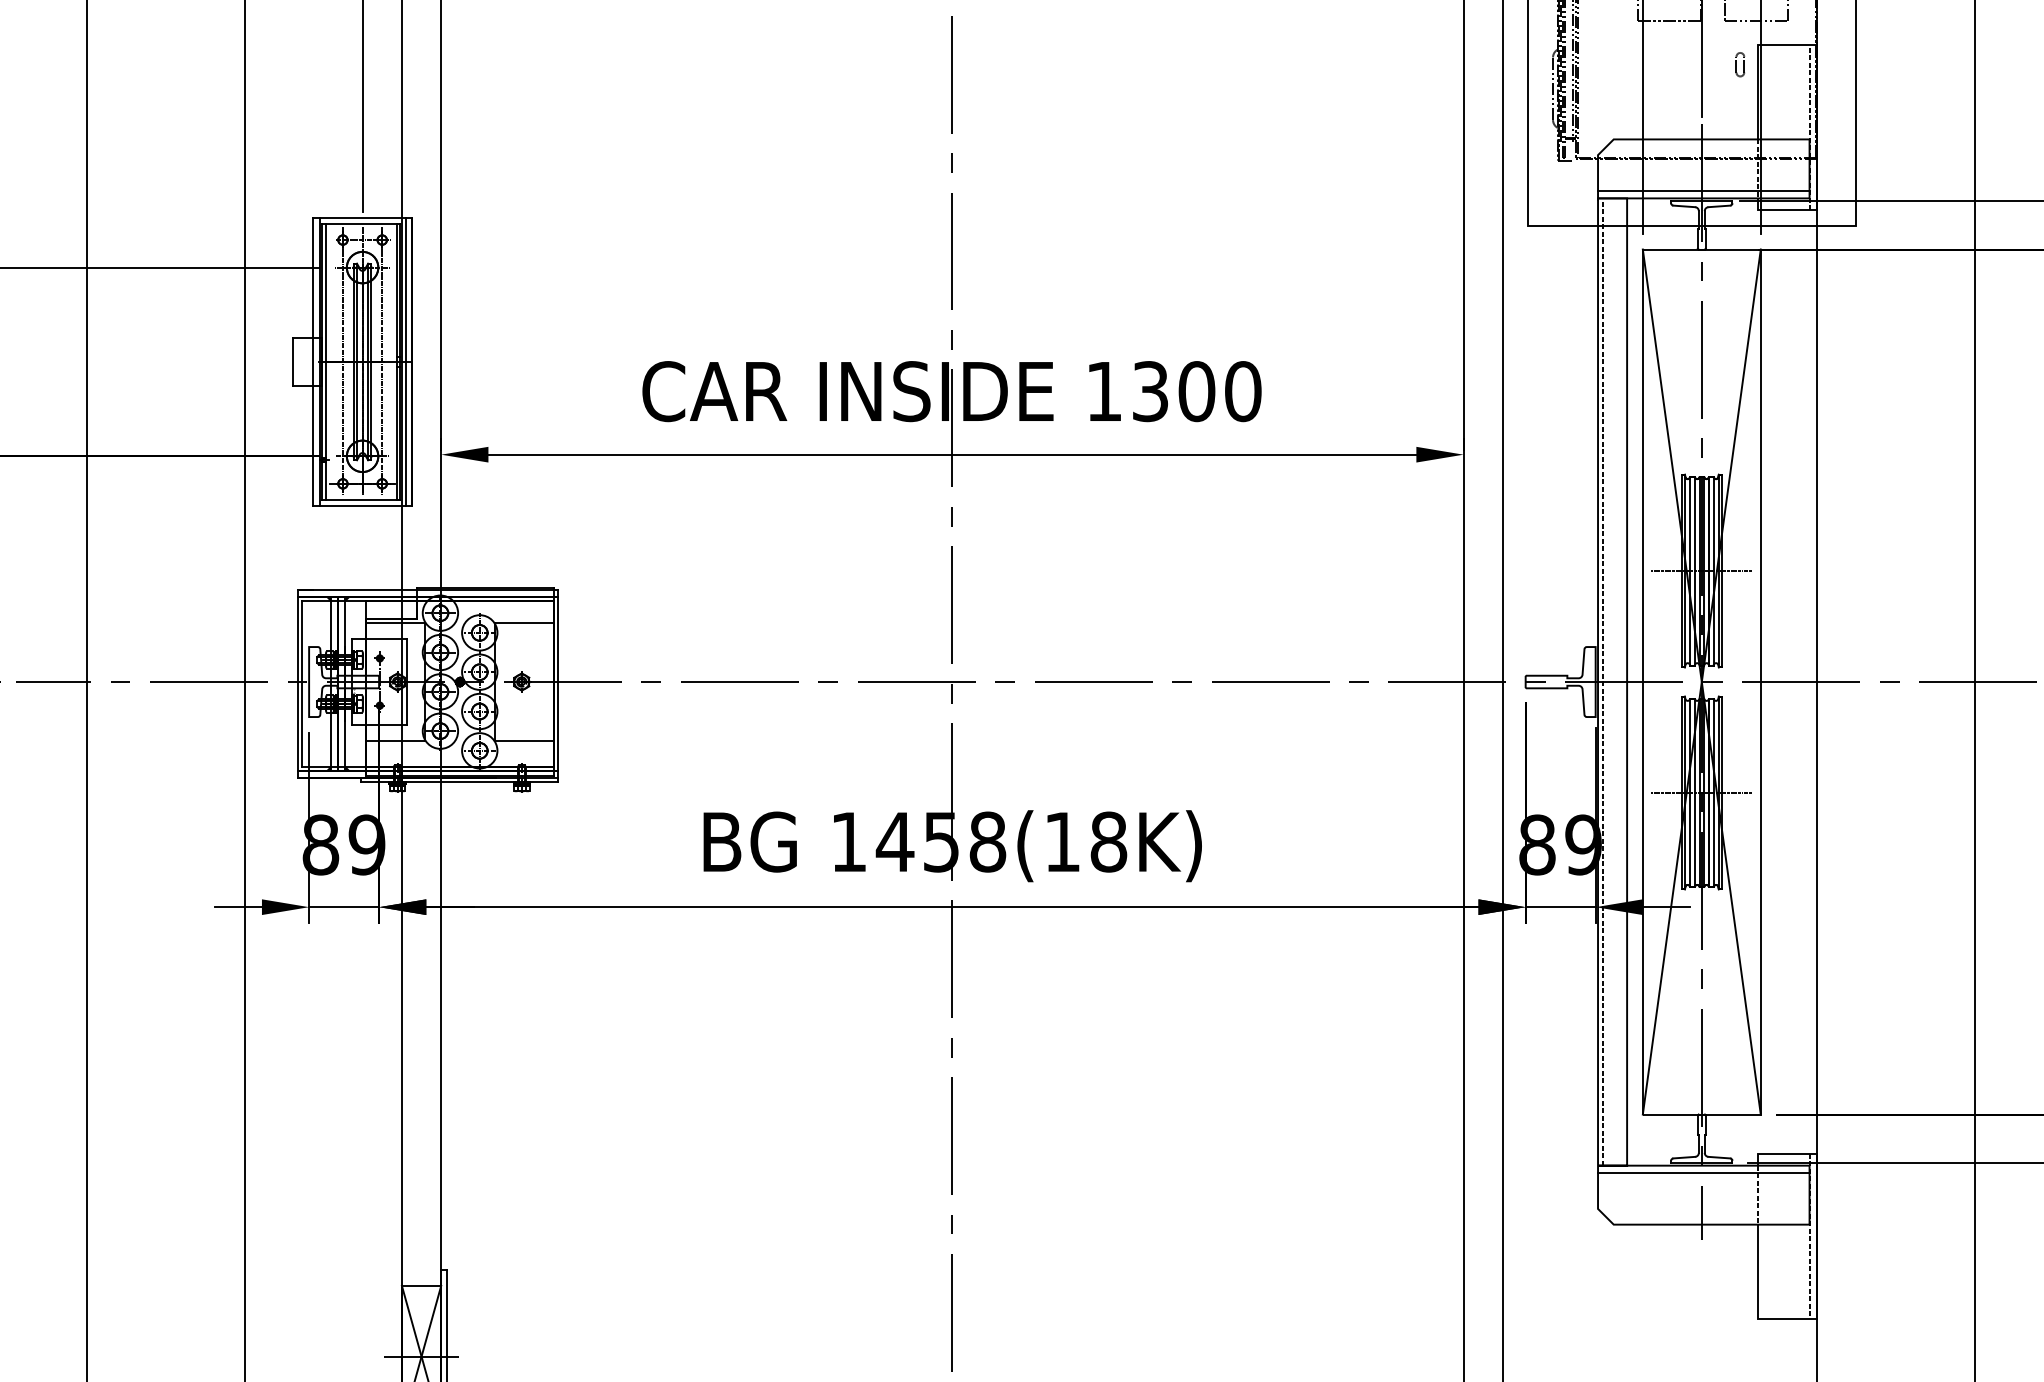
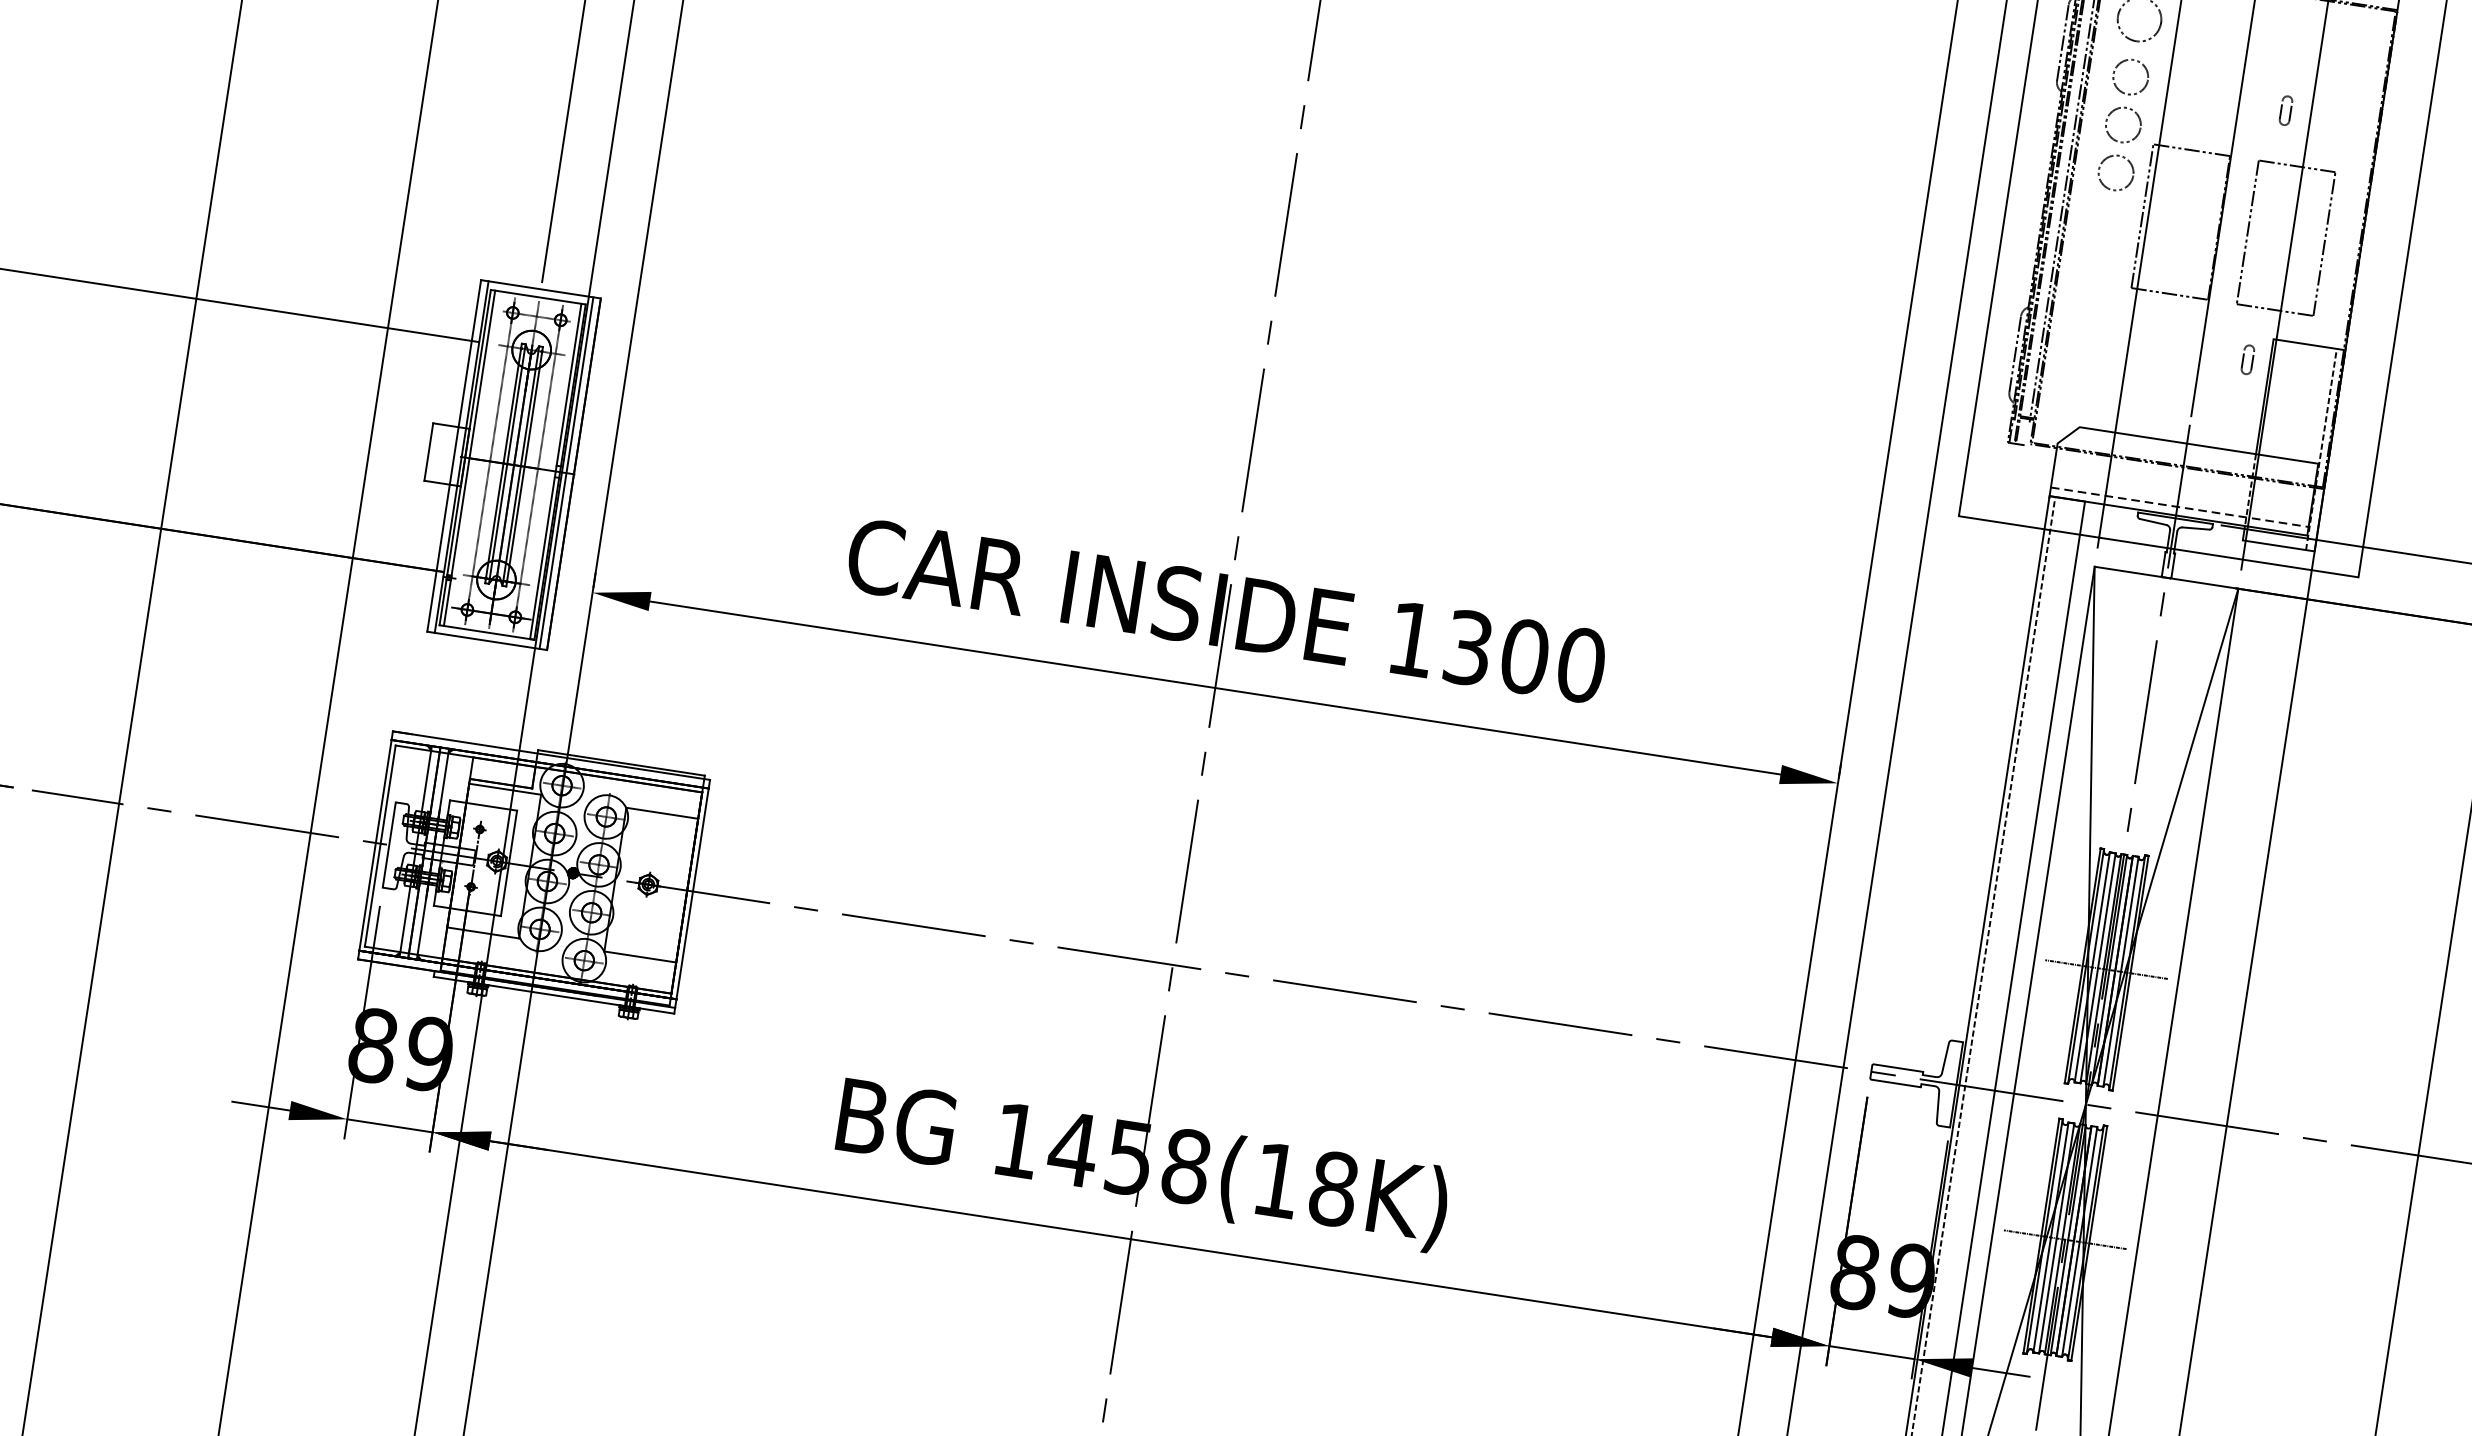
line: (1703, 191) -> (2179, 507), solid -> dashed

